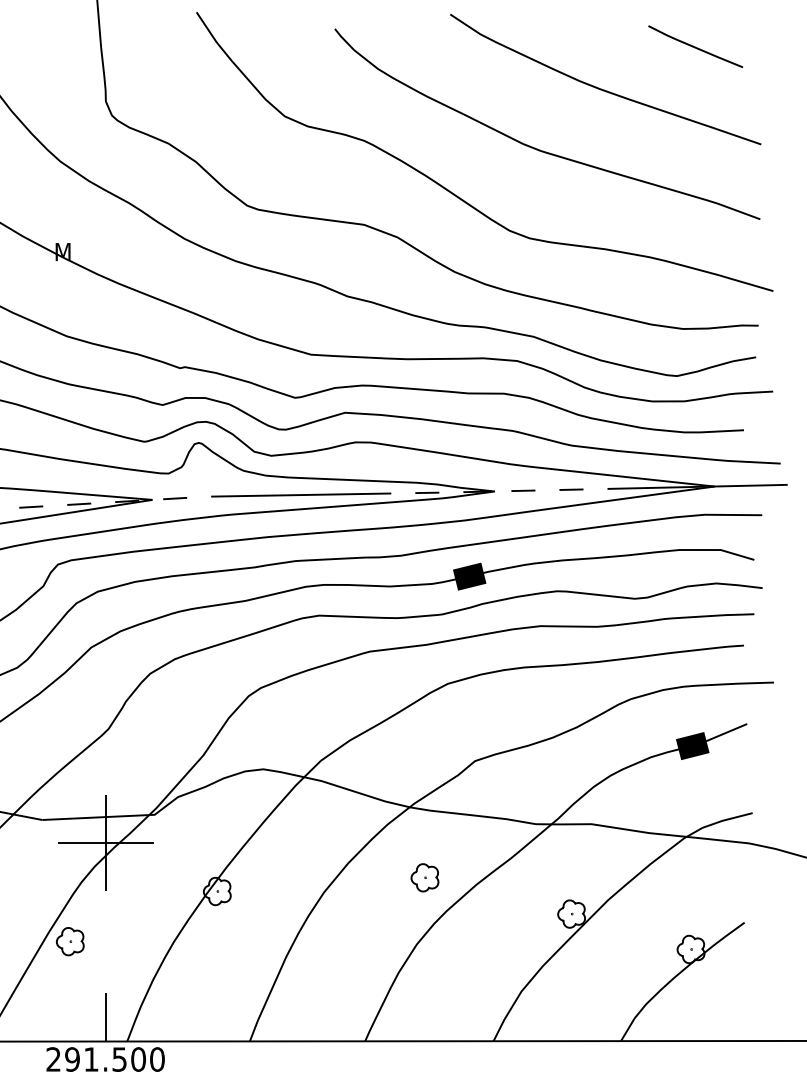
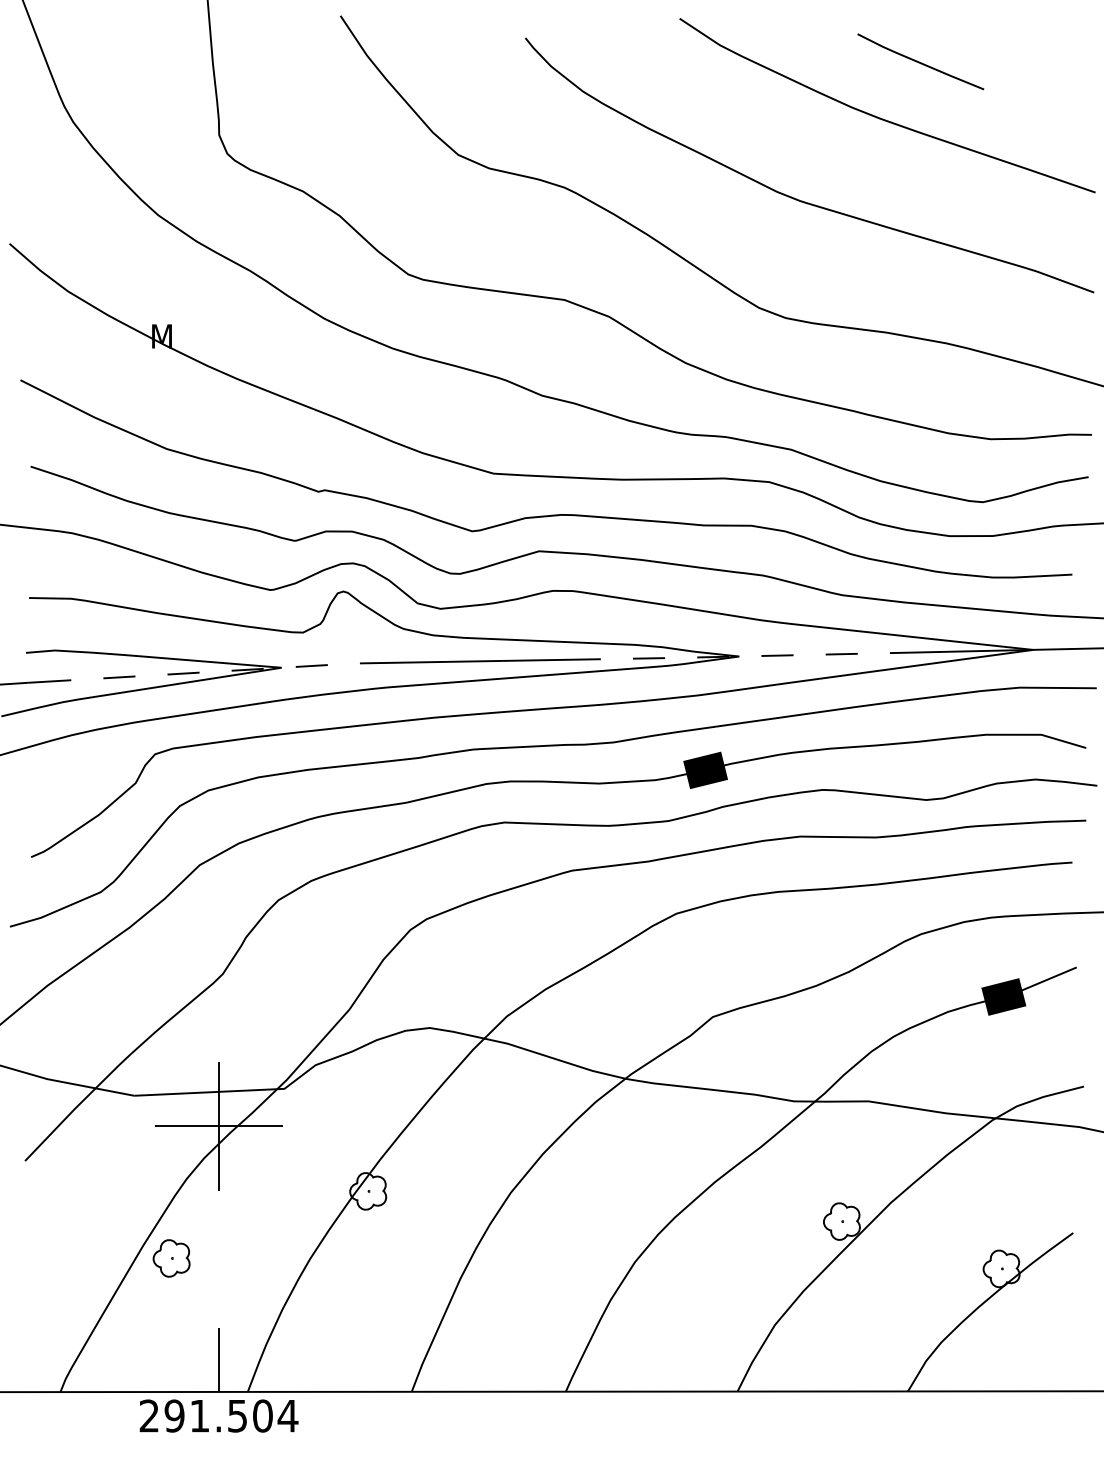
line: (694, 46) -> (919, 61), moved
part: (424, 877) -> (645, 1172), removed
text: (156, 1059) -> (287, 1415), 291.500 -> 291.504

